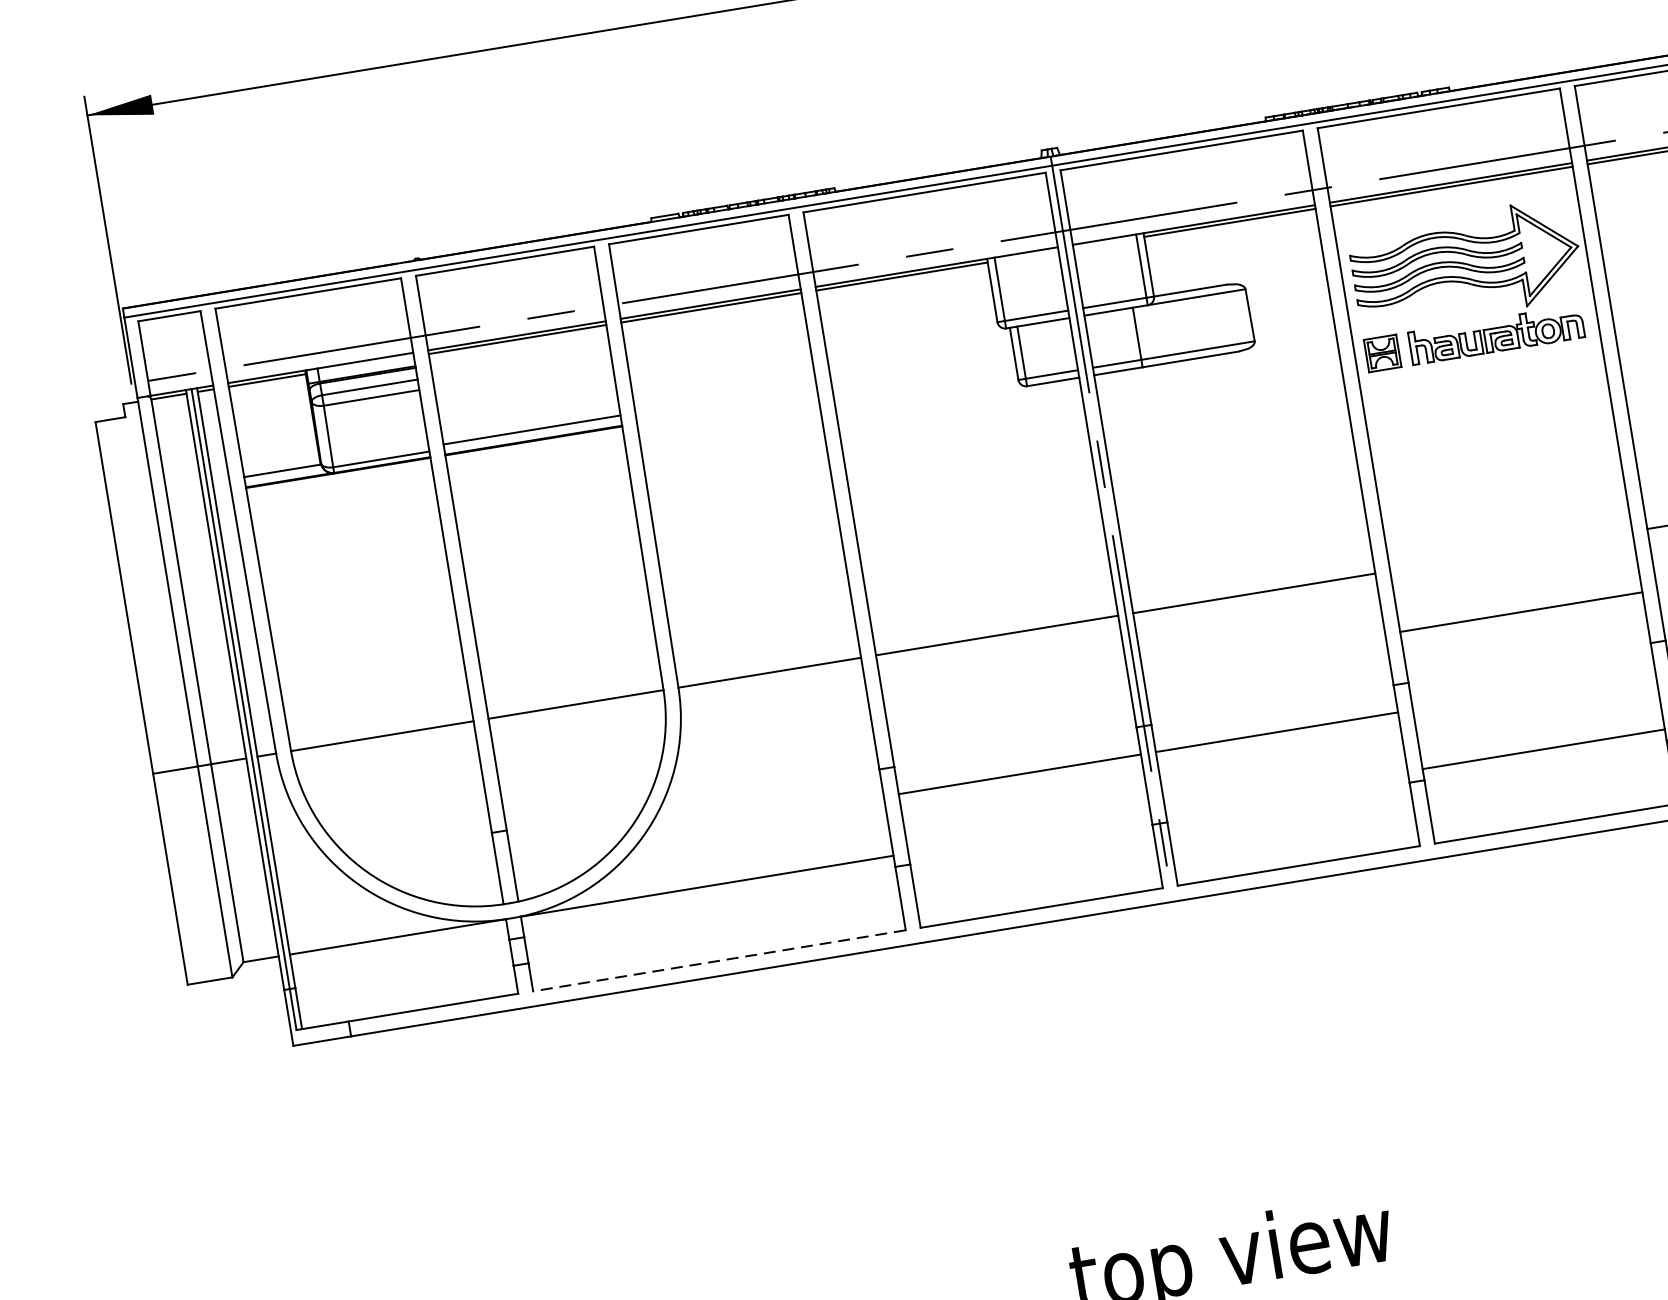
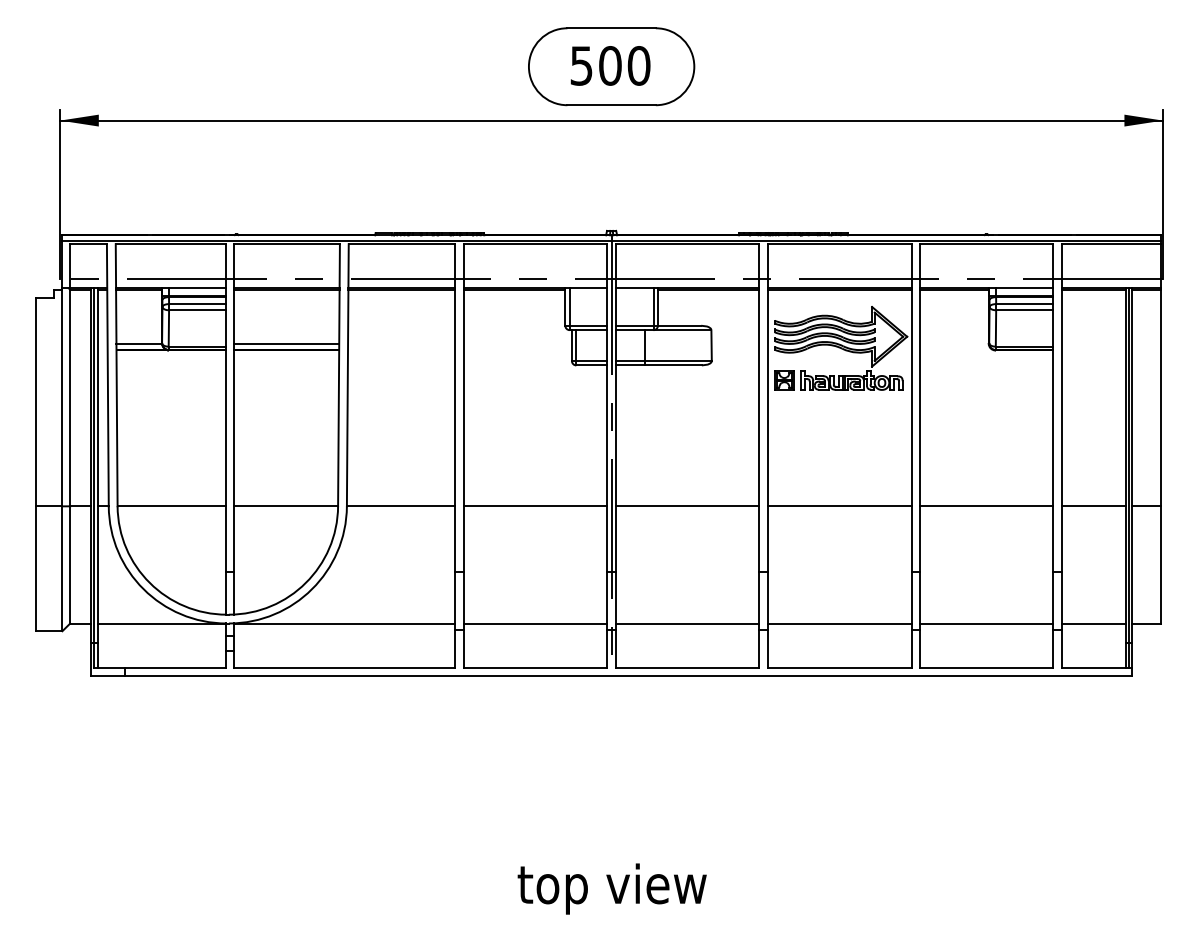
line: (1520, 612) -> (839, 506), moved
line: (1276, 732) -> (687, 623), moved
line: (1019, 774) -> (535, 623), moved
line: (718, 960) -> (344, 667), dashed -> solid

